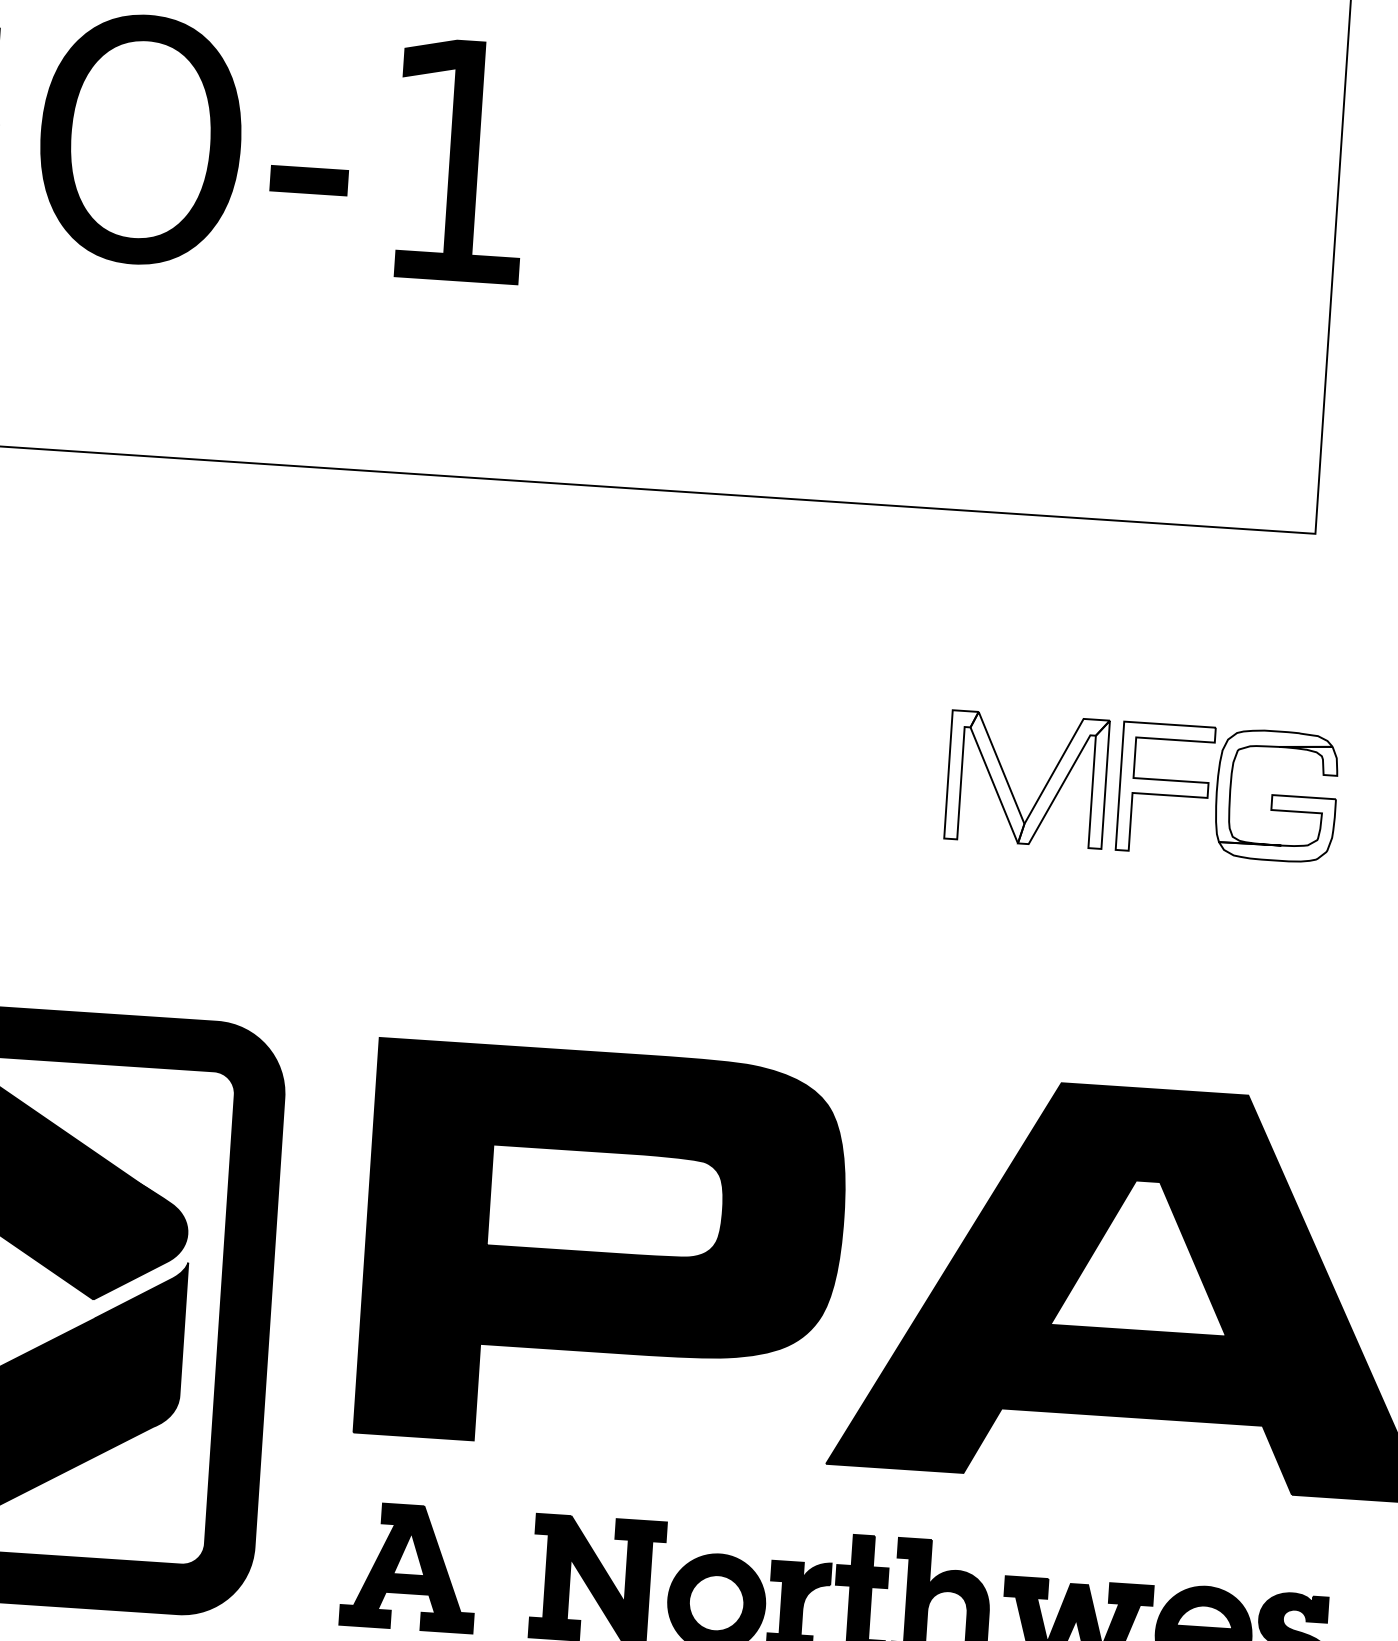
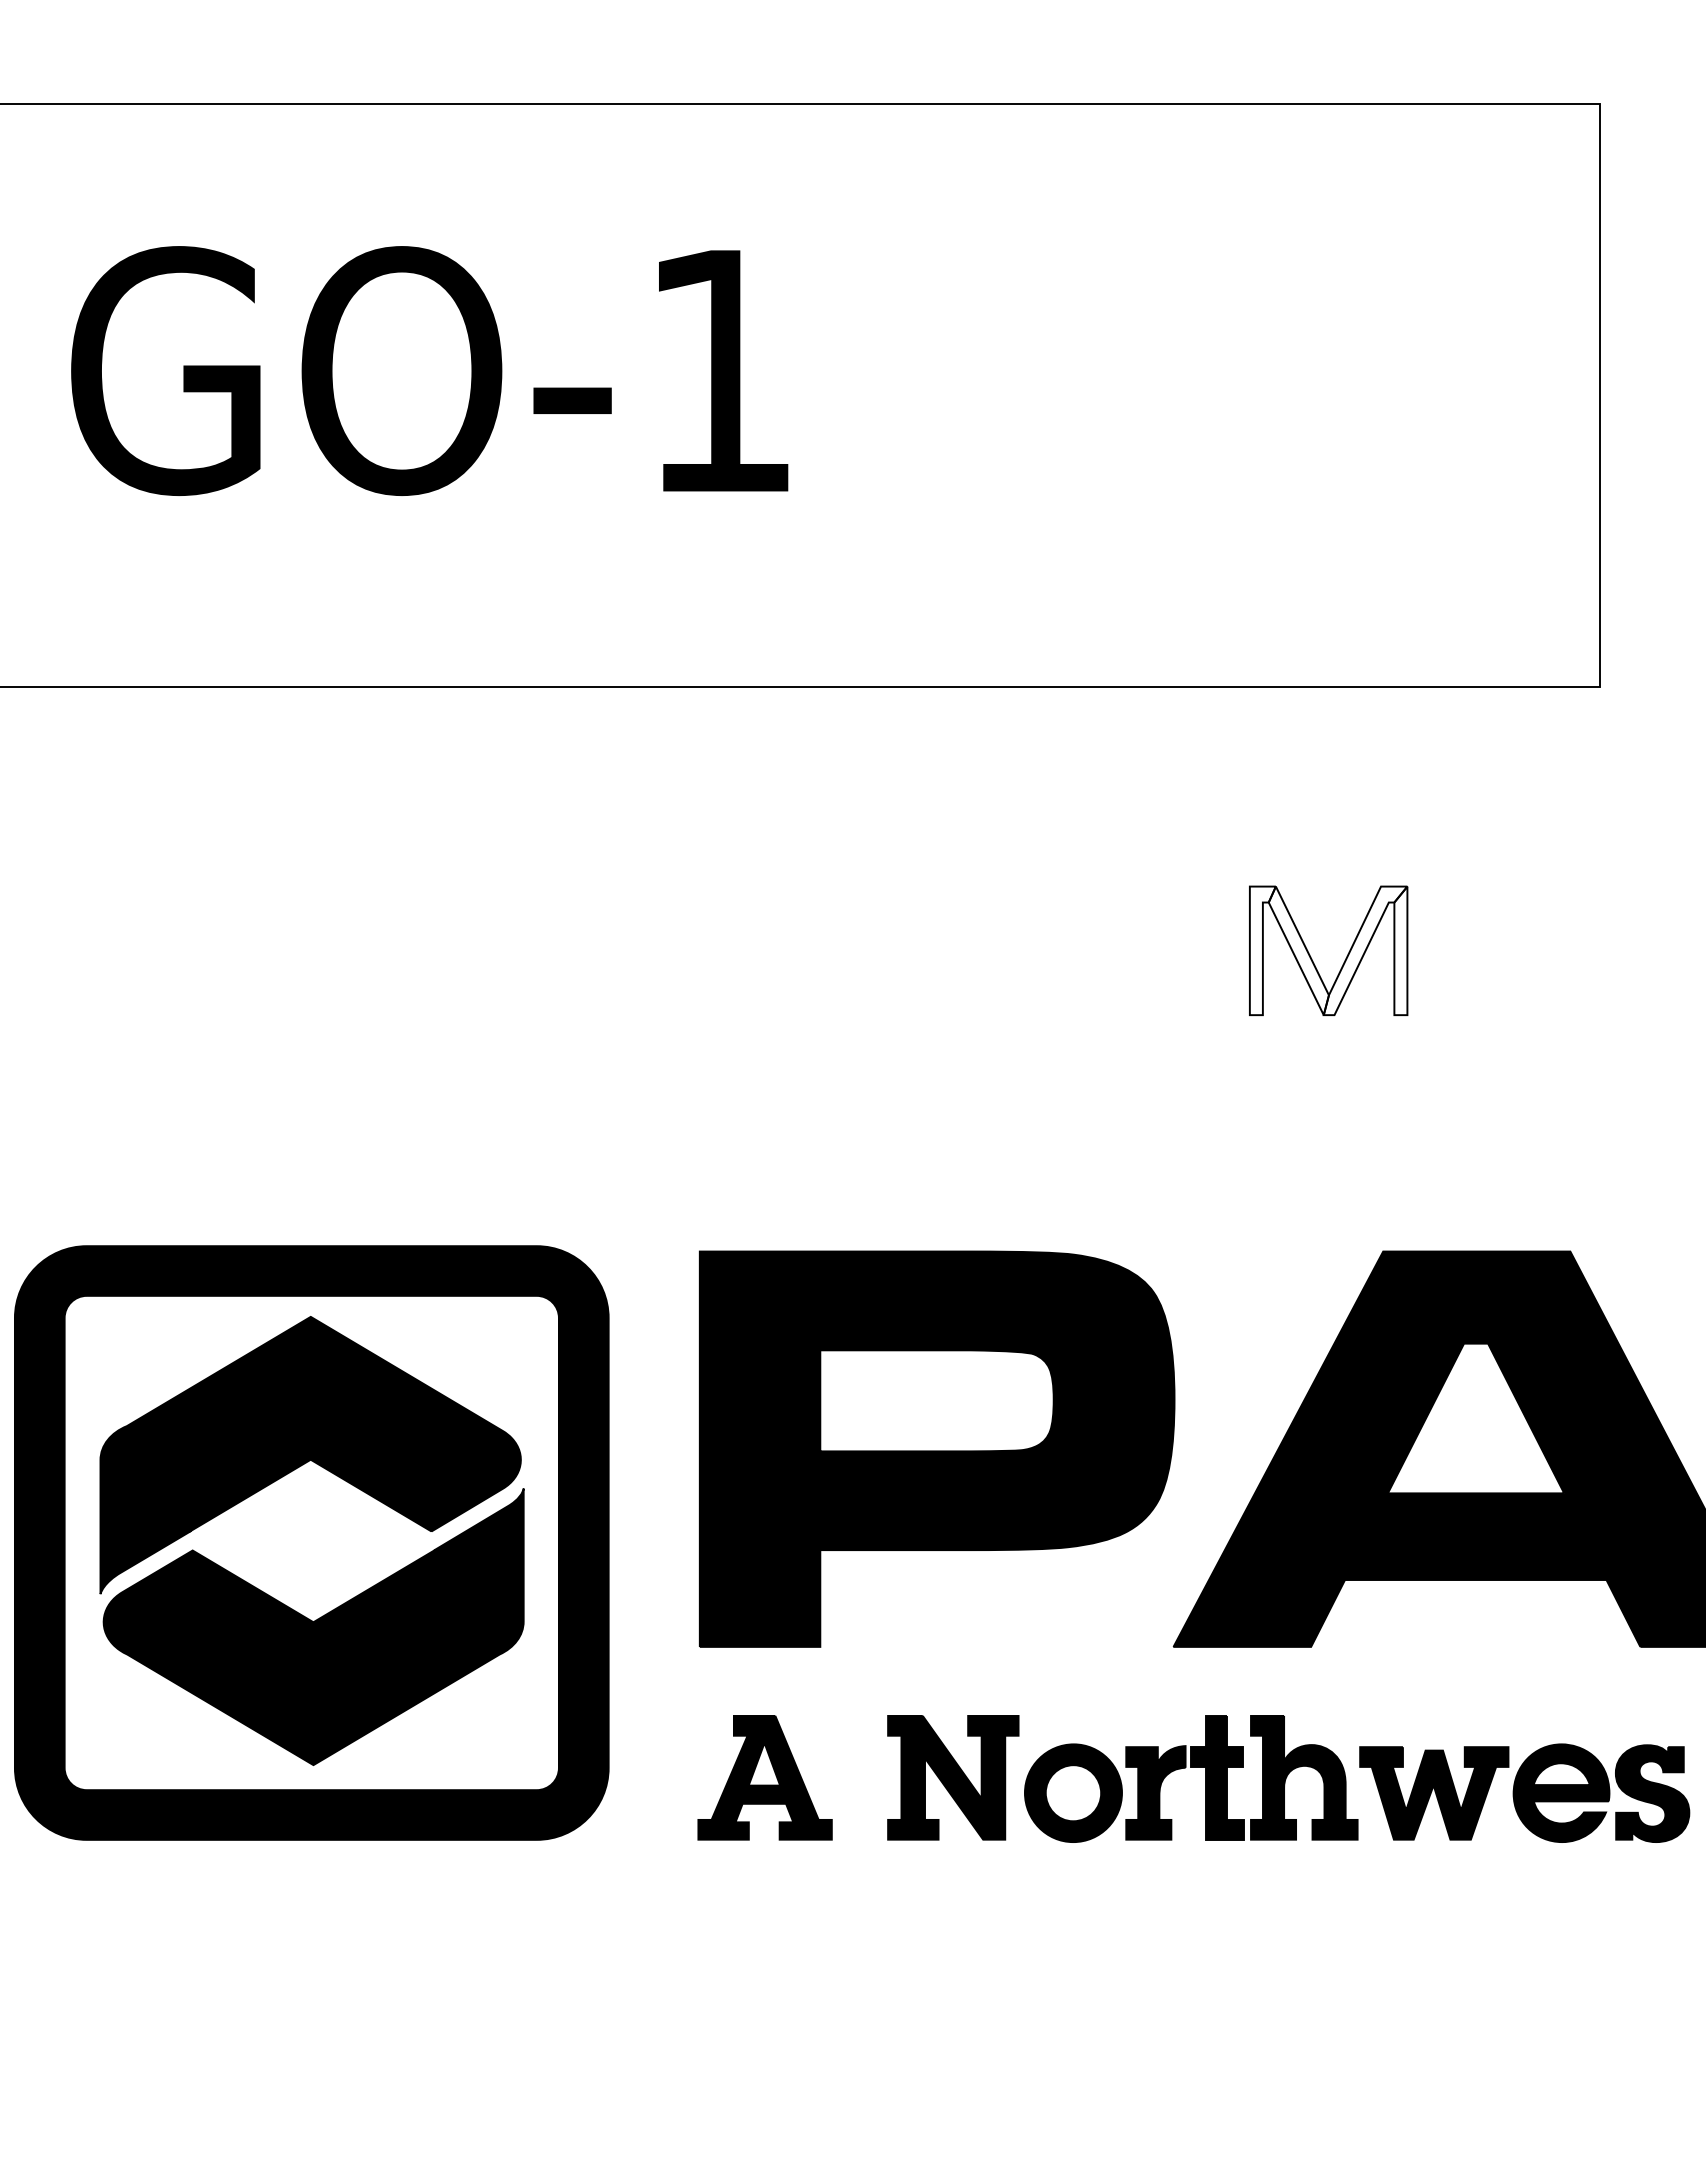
part: (1228, 792) -> (1530, 950), removed

